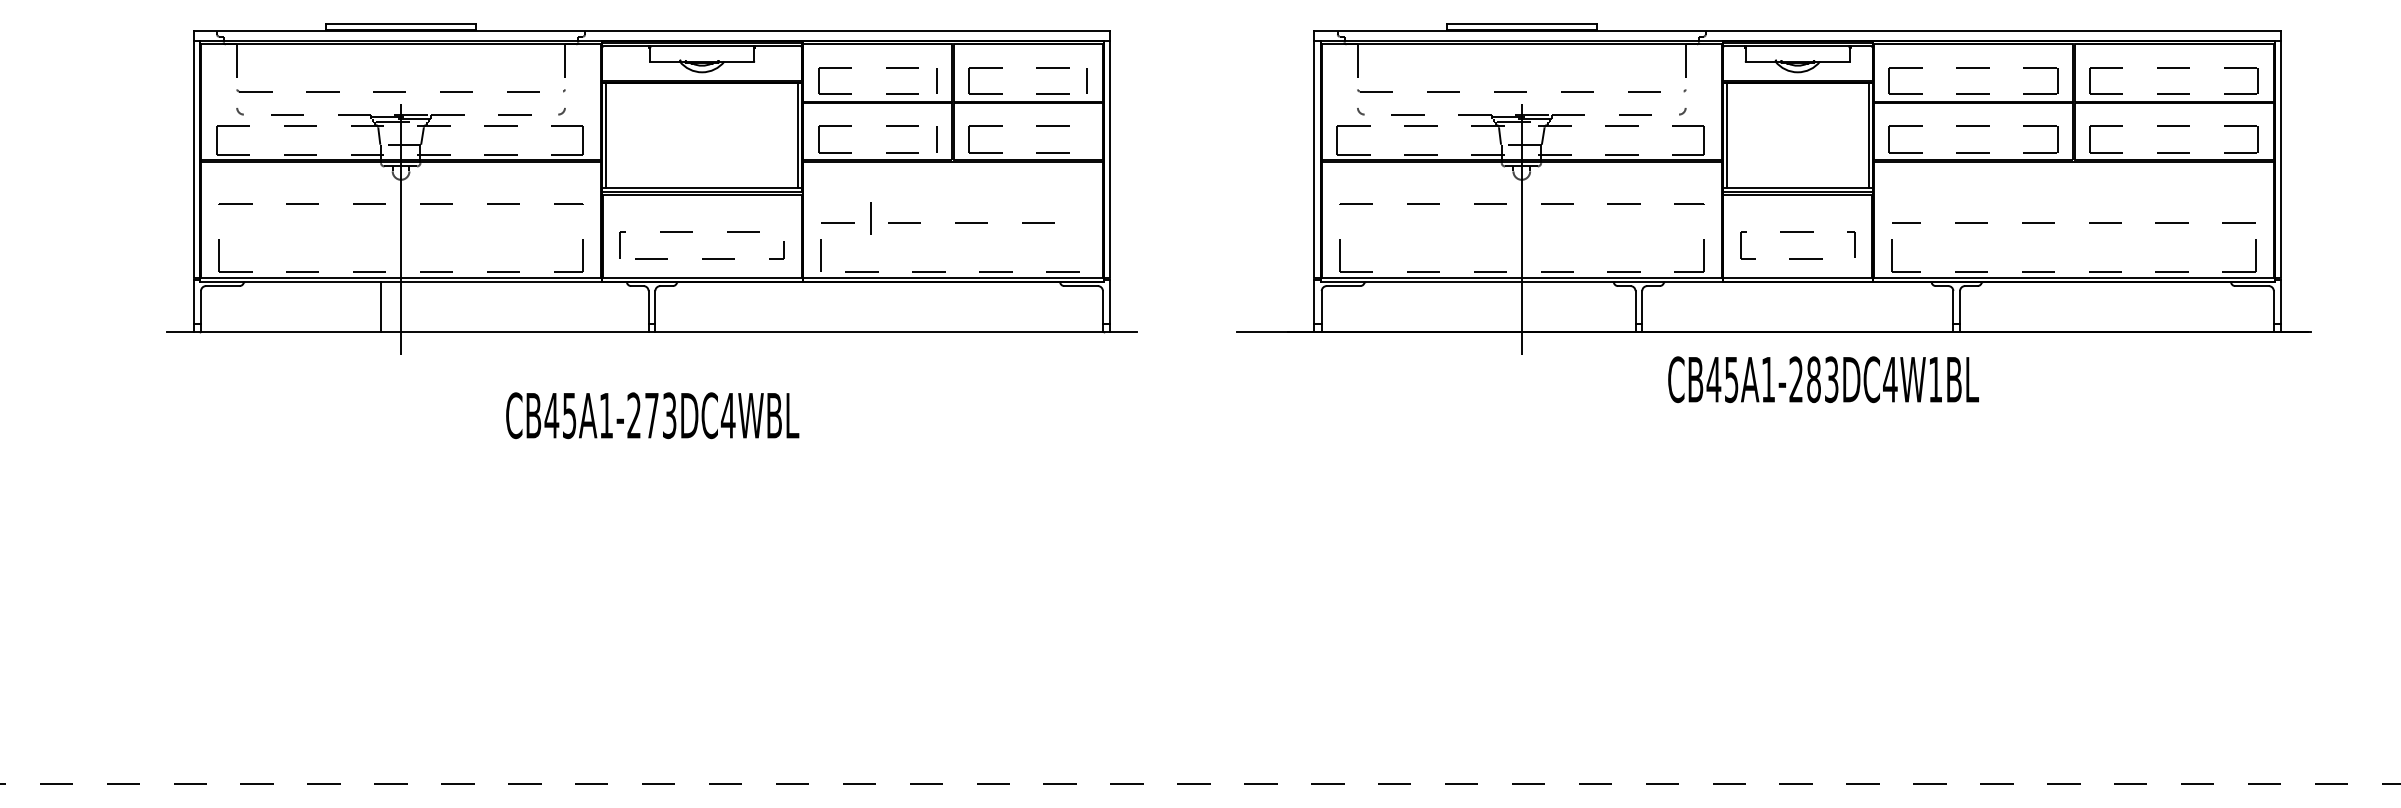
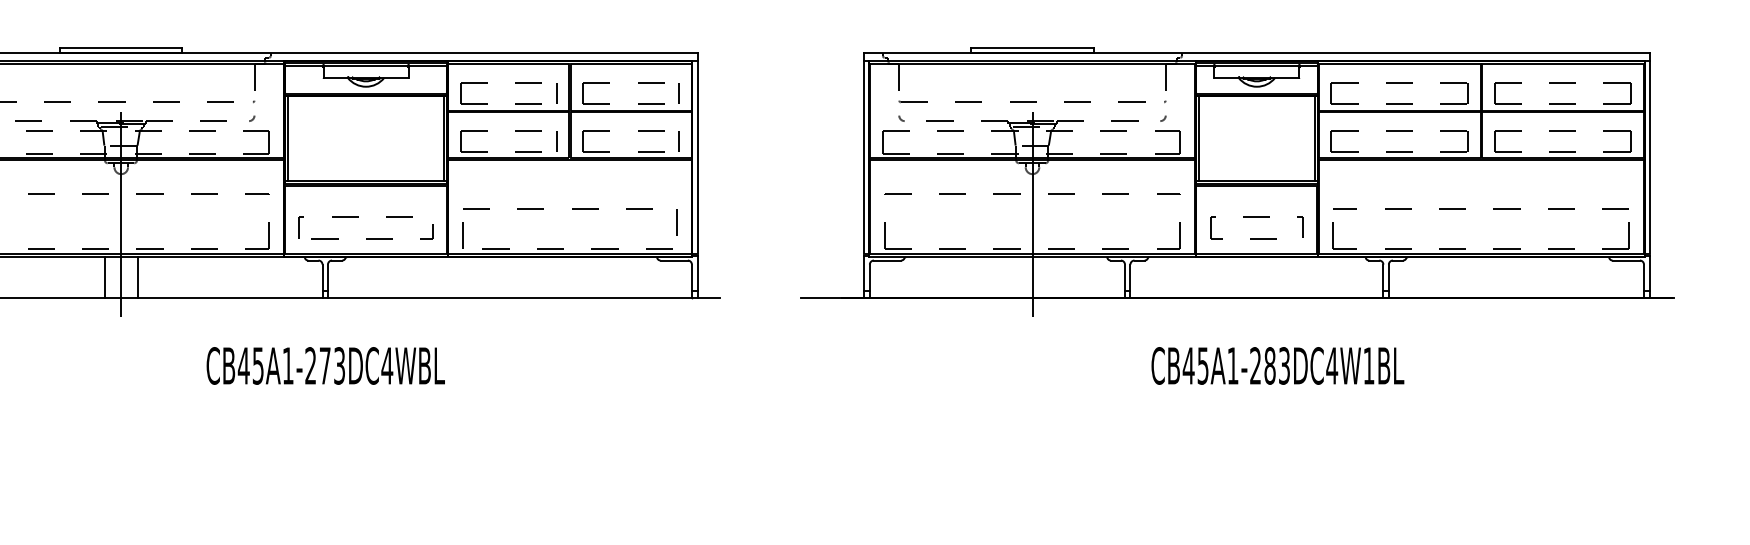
line: (1087, 139) -> (679, 141), added
line: (870, 218) -> (676, 222), moved
line: (421, 306) -> (137, 277), added
text: (1823, 379) -> (1277, 365), moved

